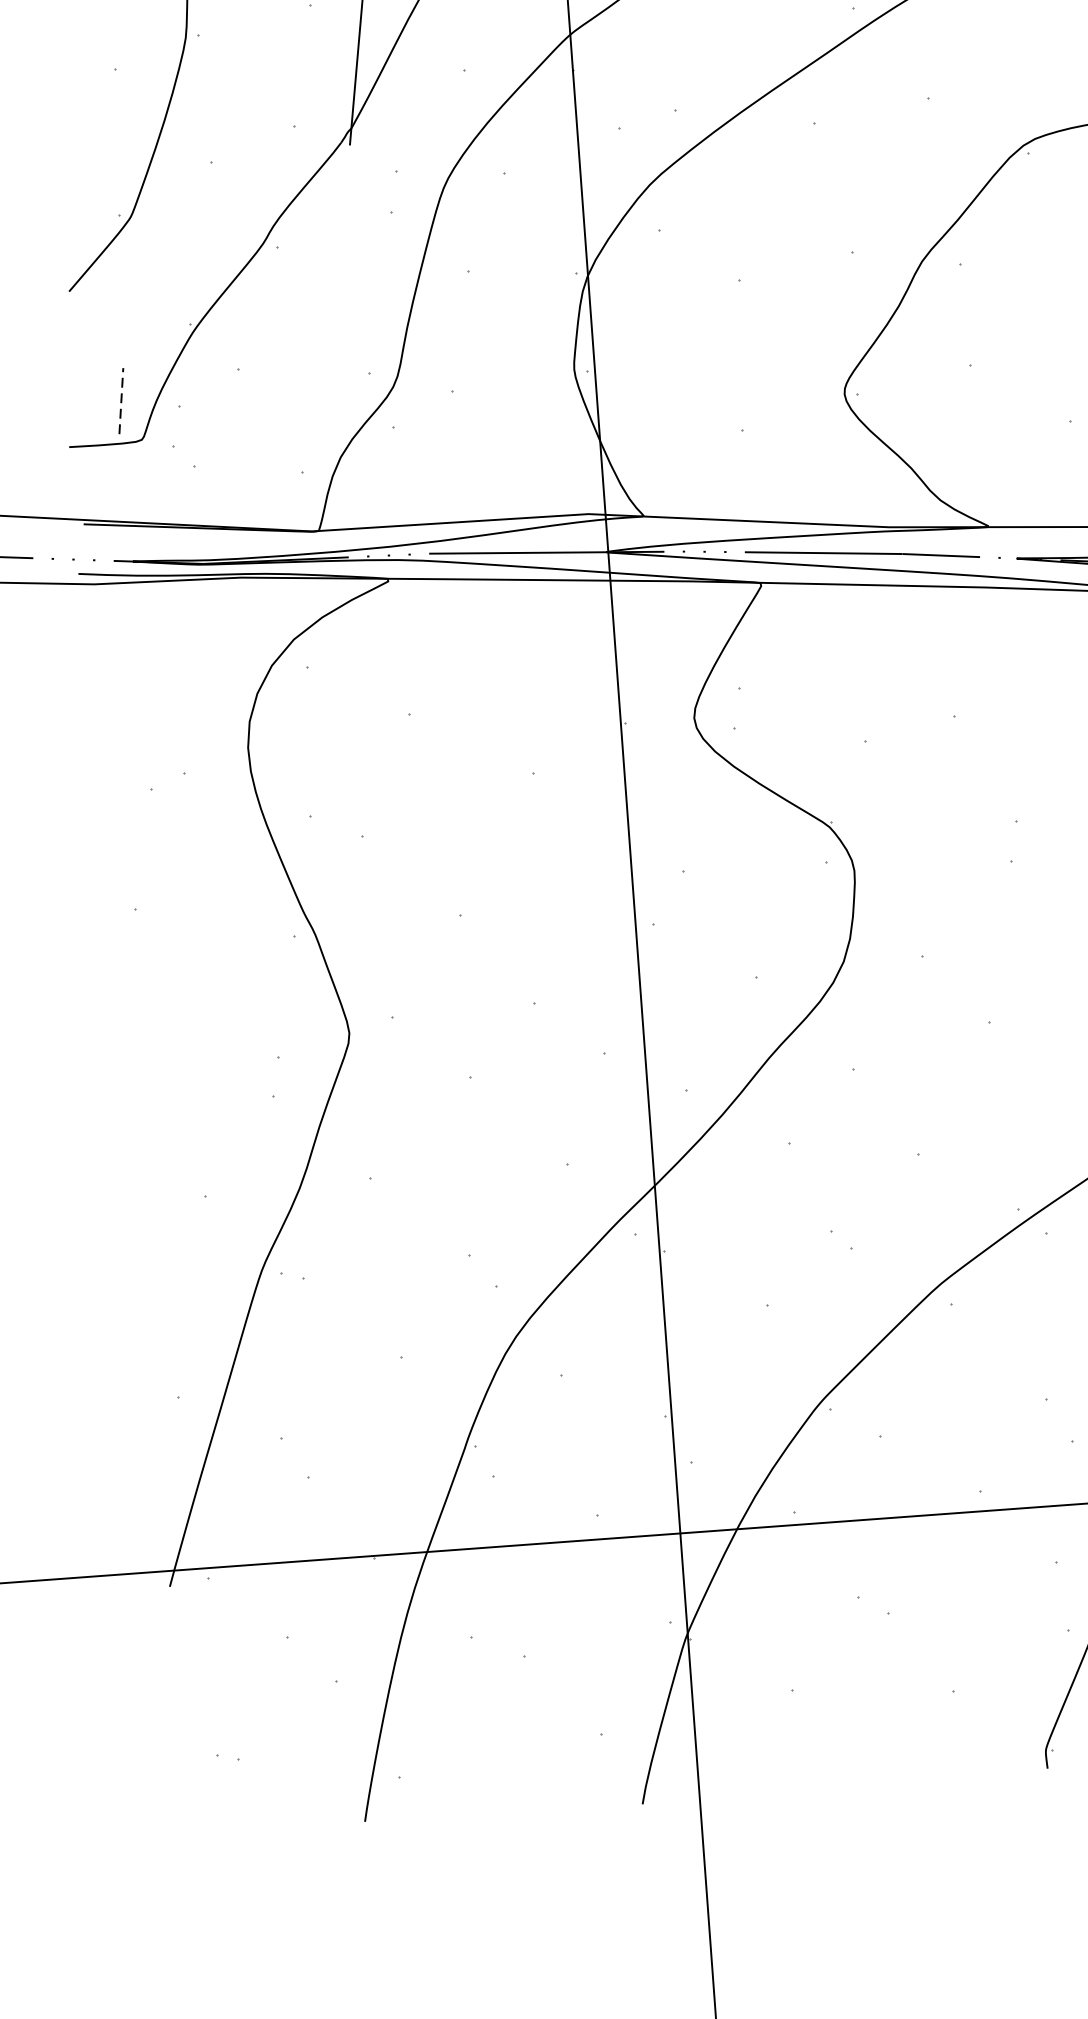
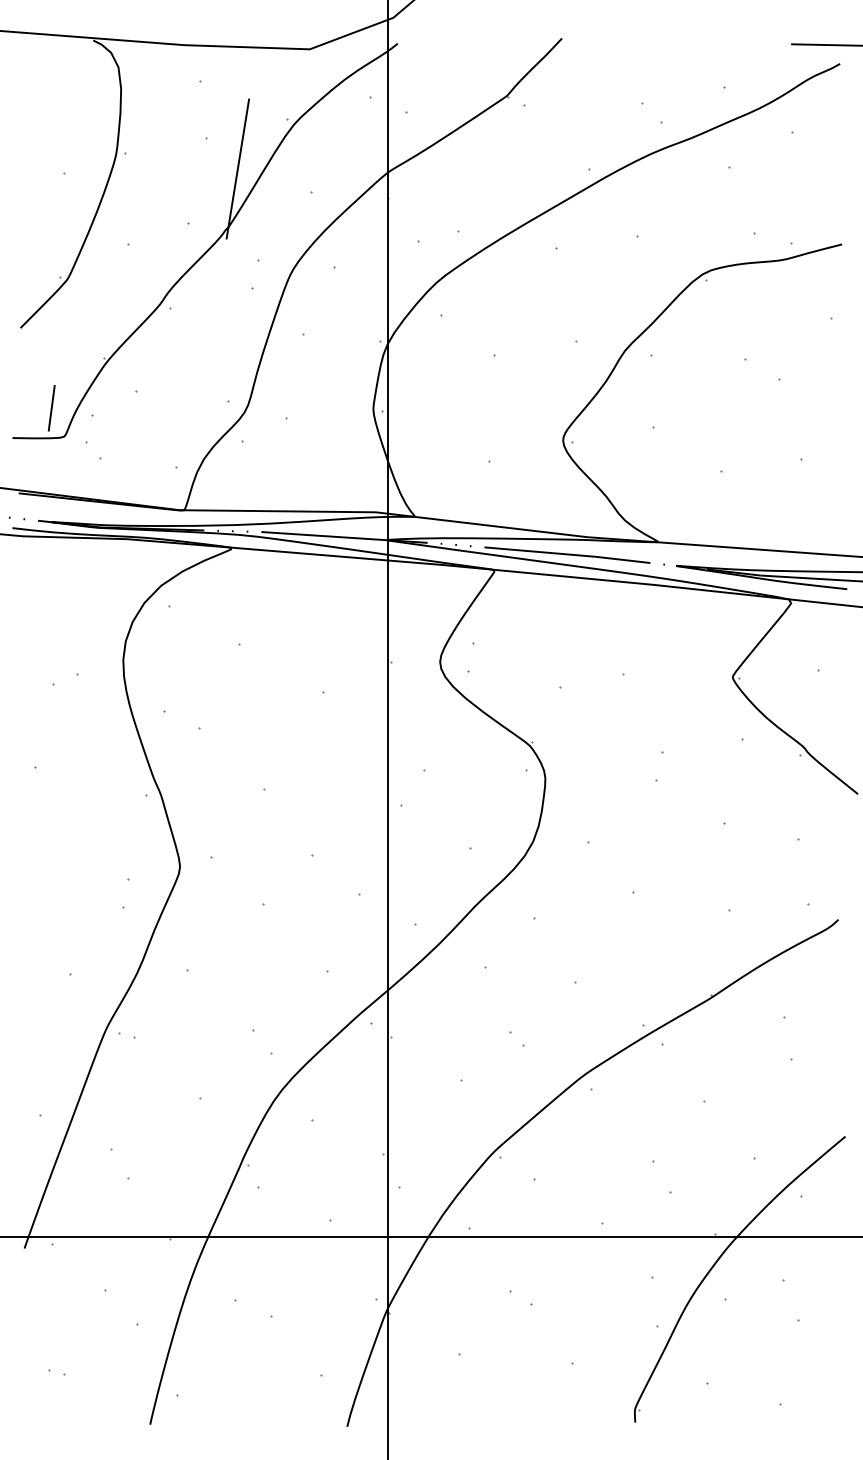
line: (120, 400) -> (51, 407), dashed -> solid

